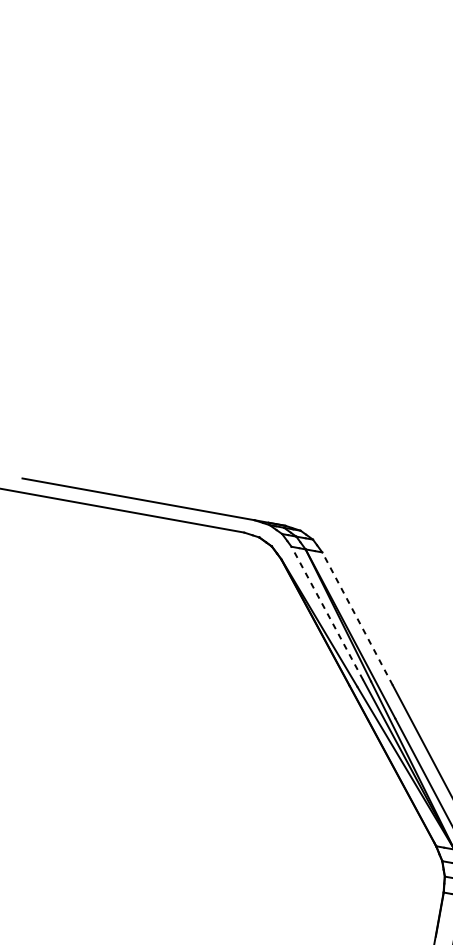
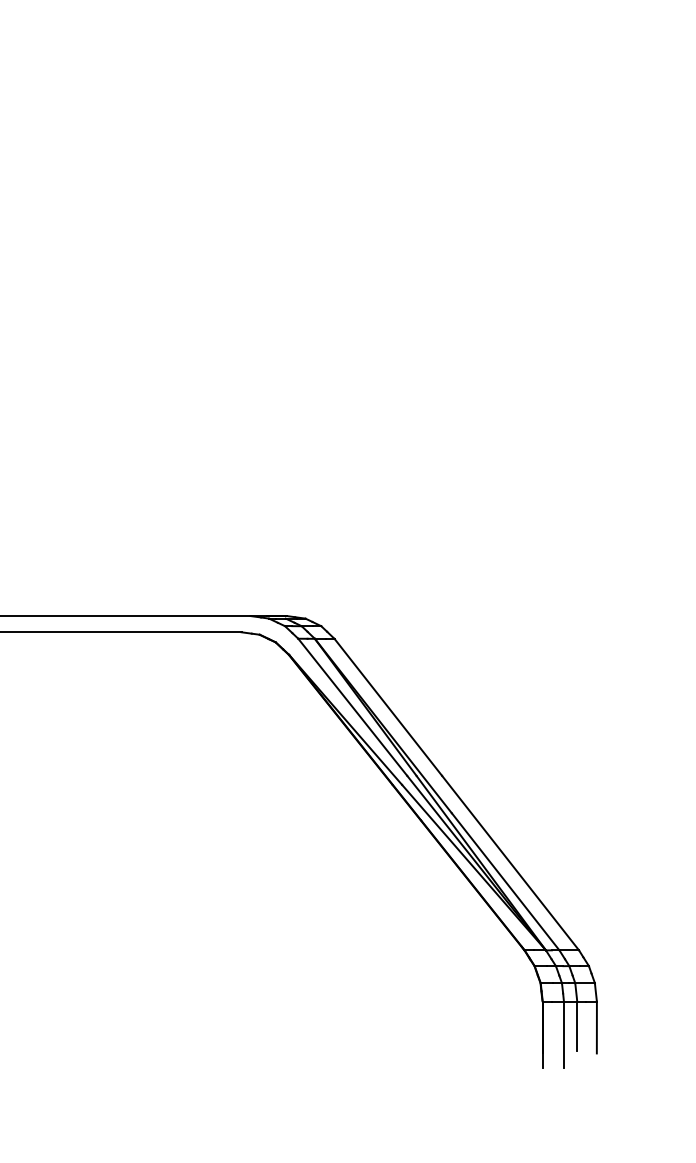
line: (327, 613) -> (352, 707), dashed -> solid
line: (357, 618) -> (388, 706), dashed -> solid

